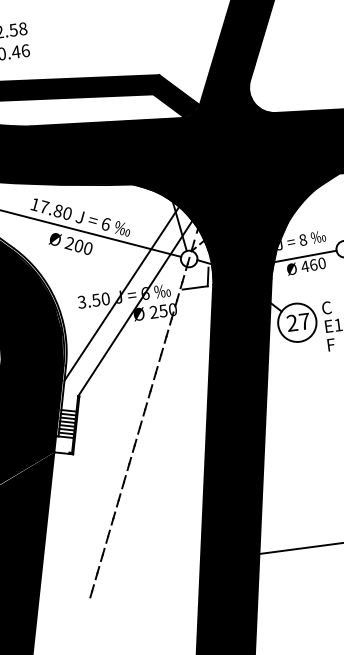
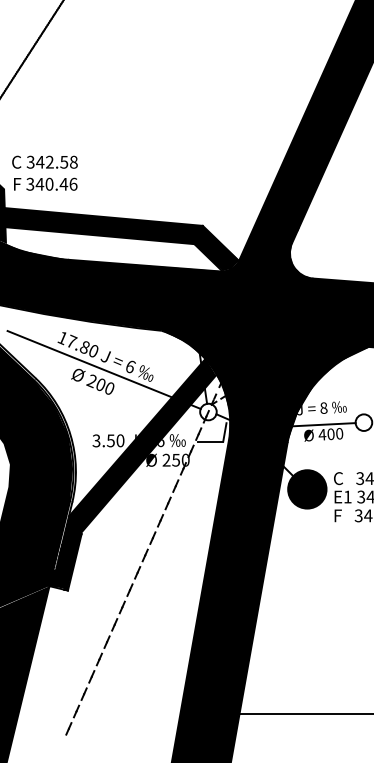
text: (312, 264) -> (330, 433), 460 -> 400
fill: (297, 322) -> (307, 489), added
fill: (122, 330) -> (132, 474), added

